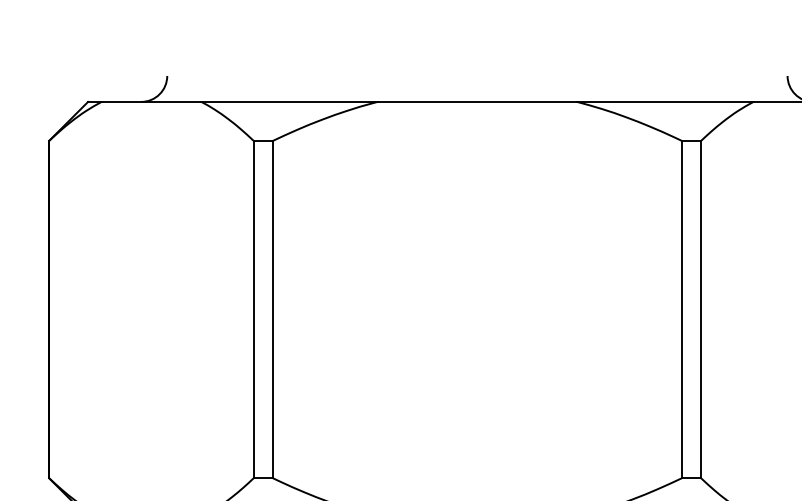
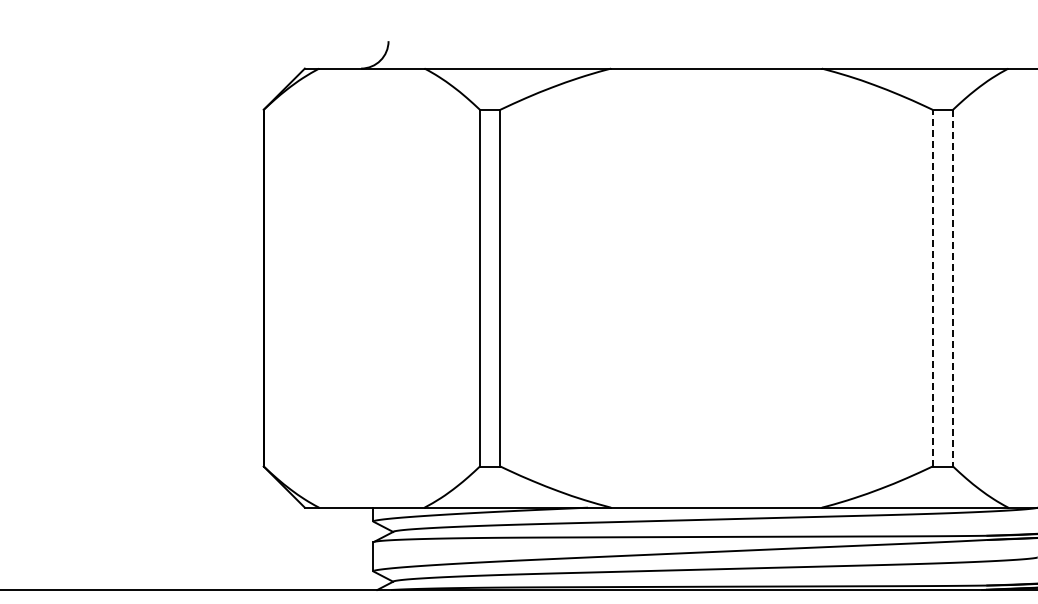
line: (681, 308) -> (932, 287), solid -> dashed
line: (701, 309) -> (953, 288), solid -> dashed

